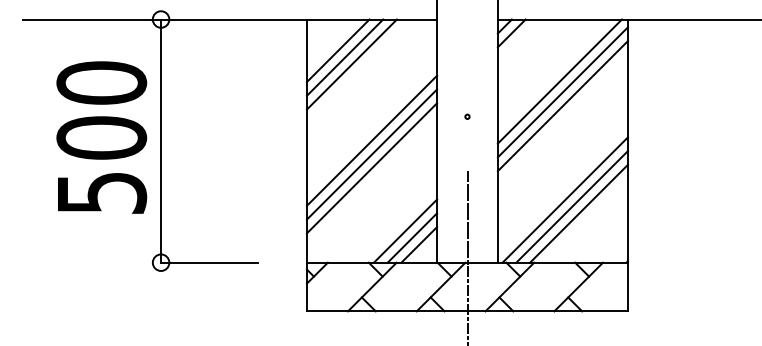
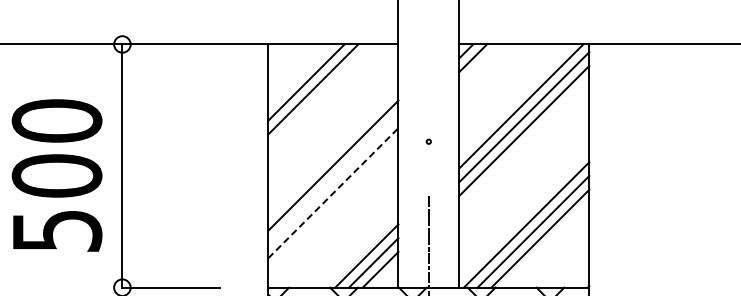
line: (337, 50) -> (298, 75), removed
text: (101, 137) -> (56, 175), moved
line: (371, 154) -> (332, 179), removed
line: (372, 168) -> (333, 193), solid -> dashed

